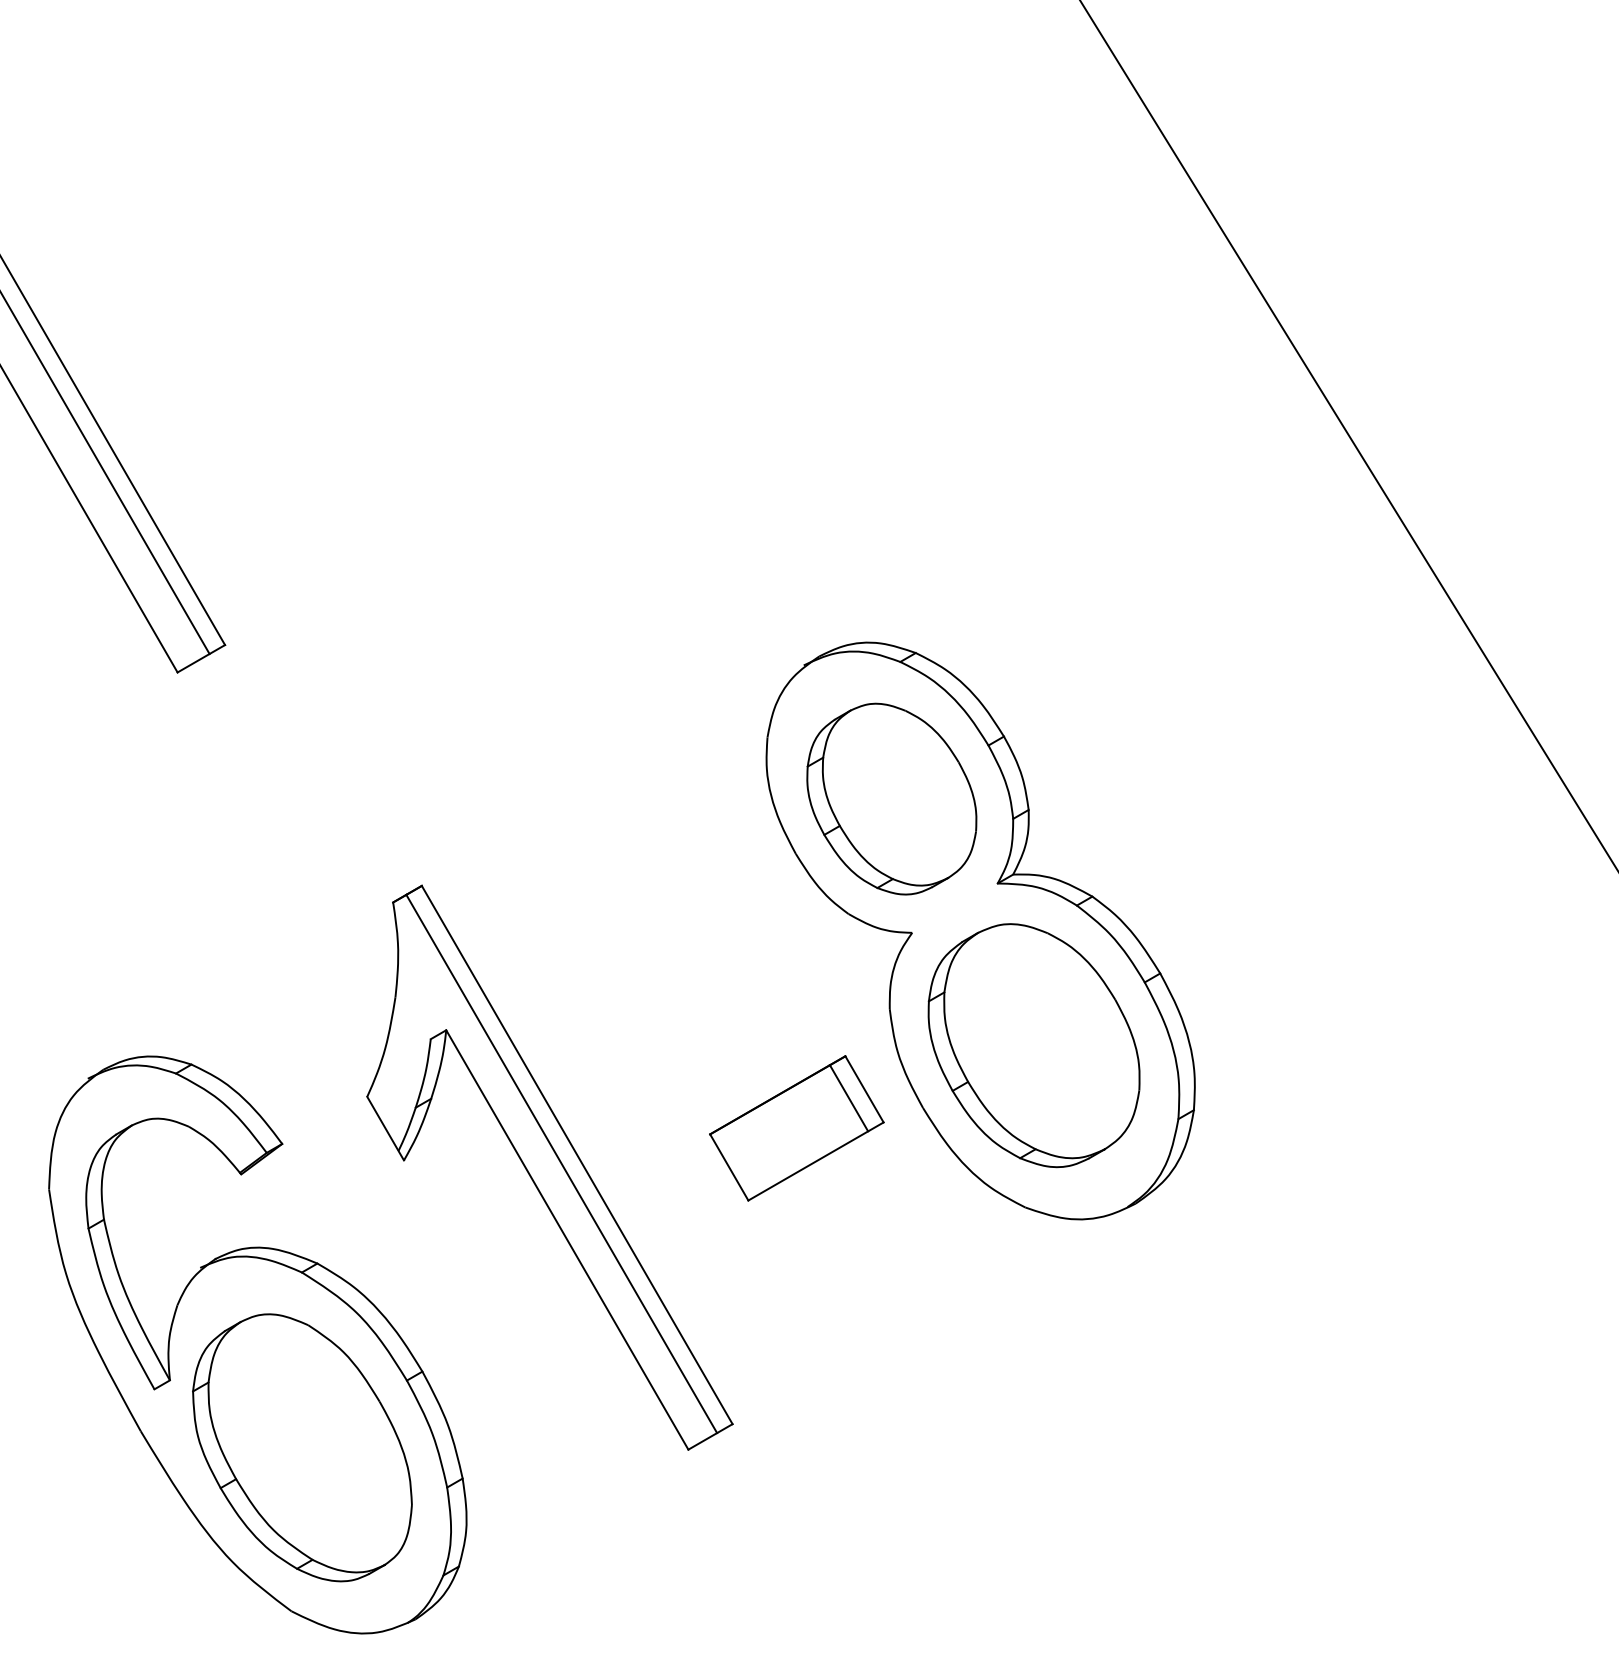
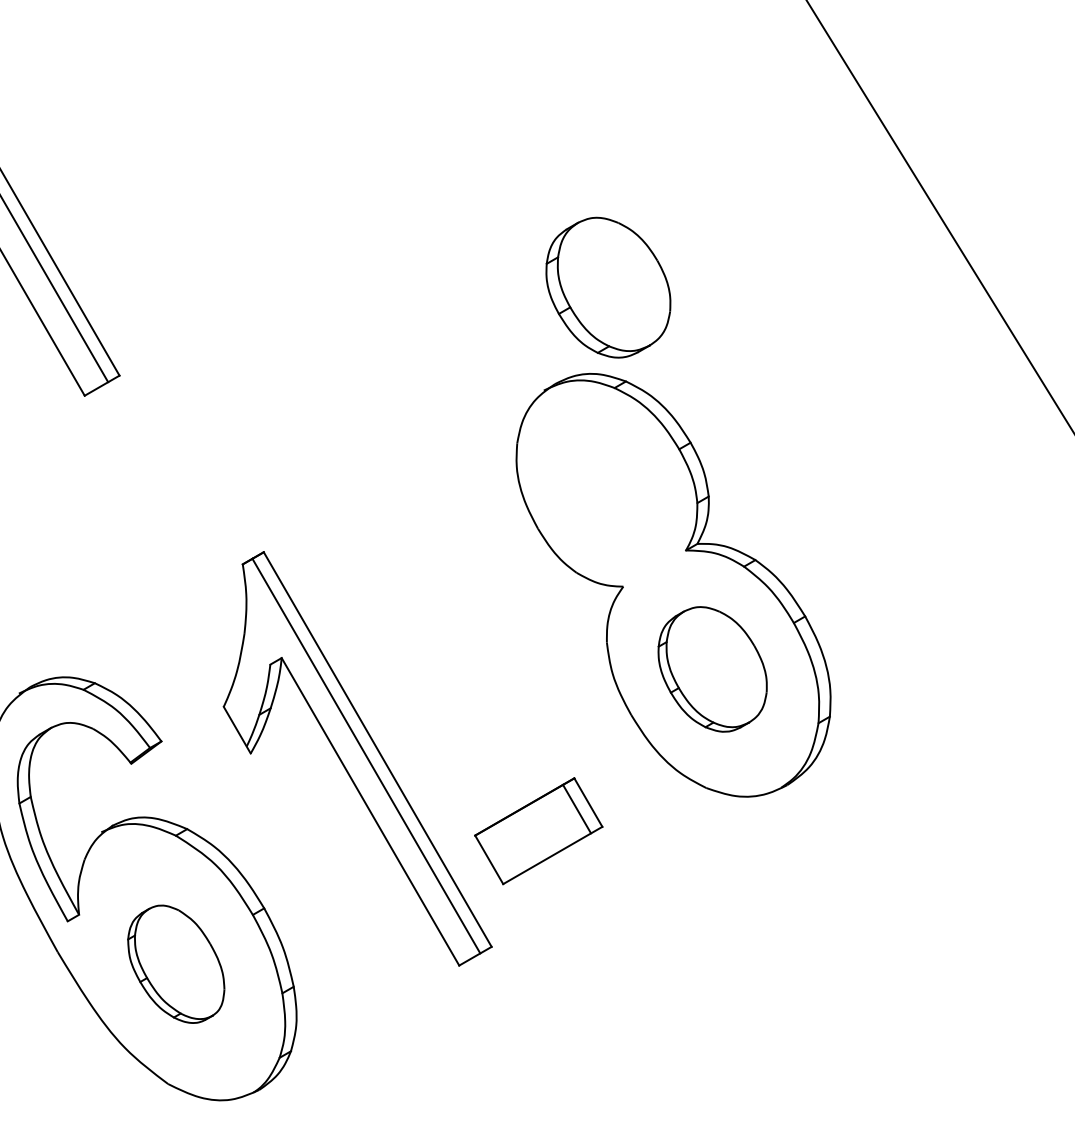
part: (891, 798) -> (608, 287), moved
part: (1033, 1045) -> (712, 669), size x0.7
part: (796, 1128) -> (538, 831), moved
part: (302, 1447) -> (176, 963), size x0.6

